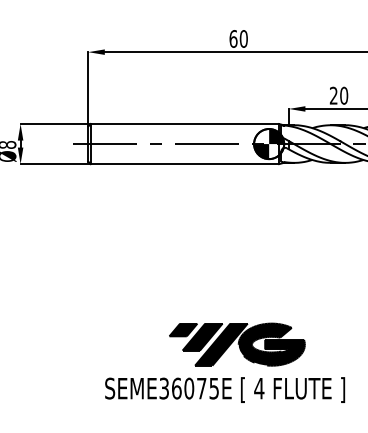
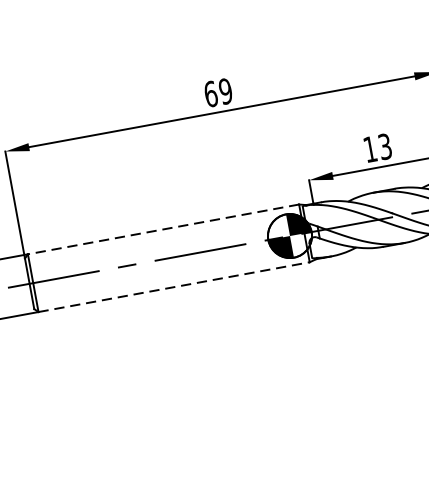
text: (243, 38) -> (225, 90), 60 -> 69
text: (338, 95) -> (377, 147), 20 -> 13
line: (184, 124) -> (162, 230), solid -> dashed
line: (185, 164) -> (174, 287), solid -> dashed

